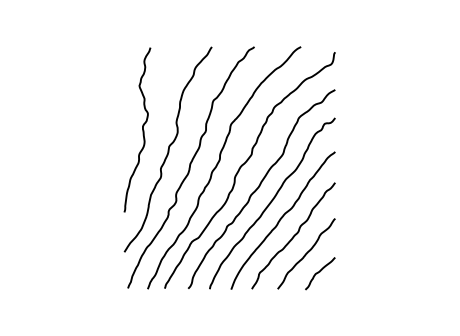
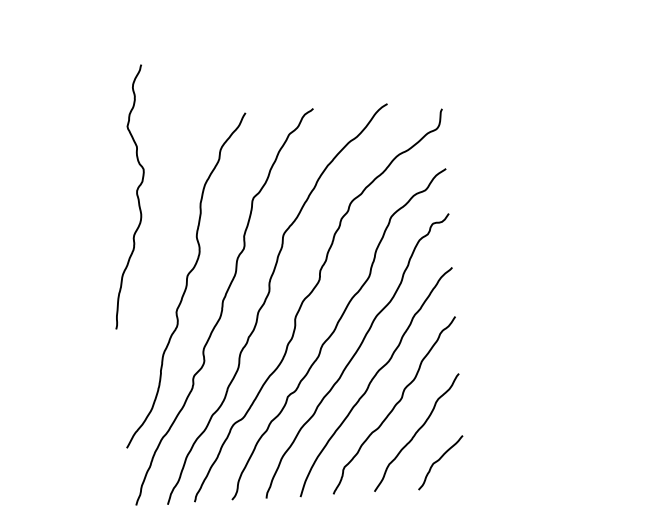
curve: (142, 129) -> (136, 195), moved

